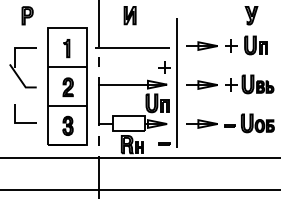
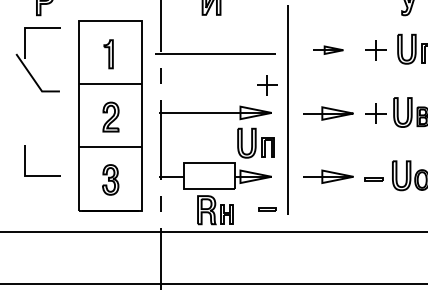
part: (201, 45) -> (327, 49), size x0.6
part: (15, 67) -> (25, 59), moved

